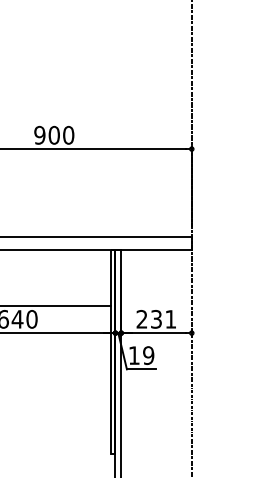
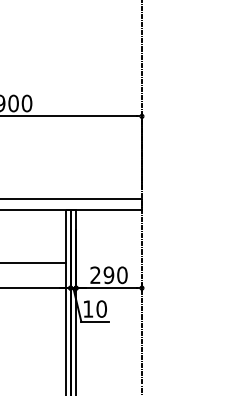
text: (163, 319) -> (115, 275), 231 -> 290
text: (148, 355) -> (101, 309), 19 -> 10

